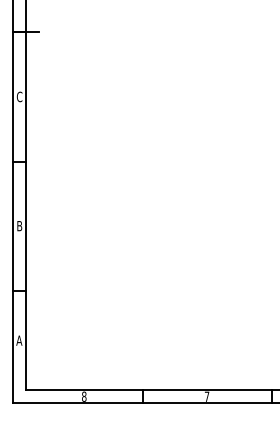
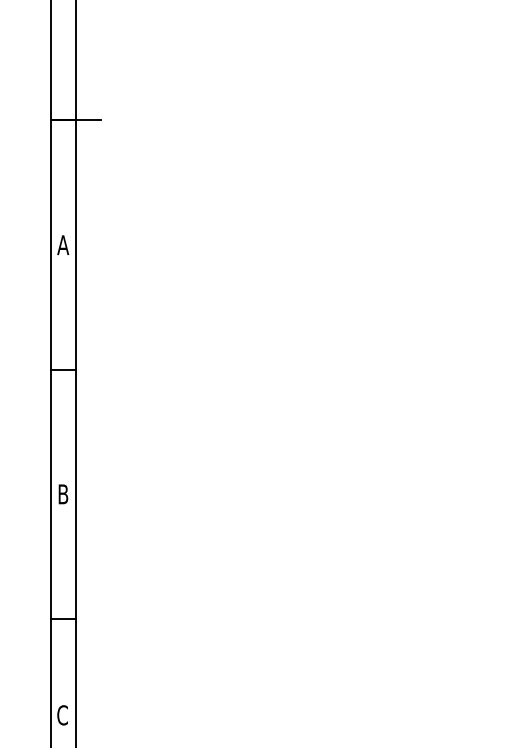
text: (19, 96) -> (62, 244), C -> A
text: (19, 340) -> (62, 714), A -> C

